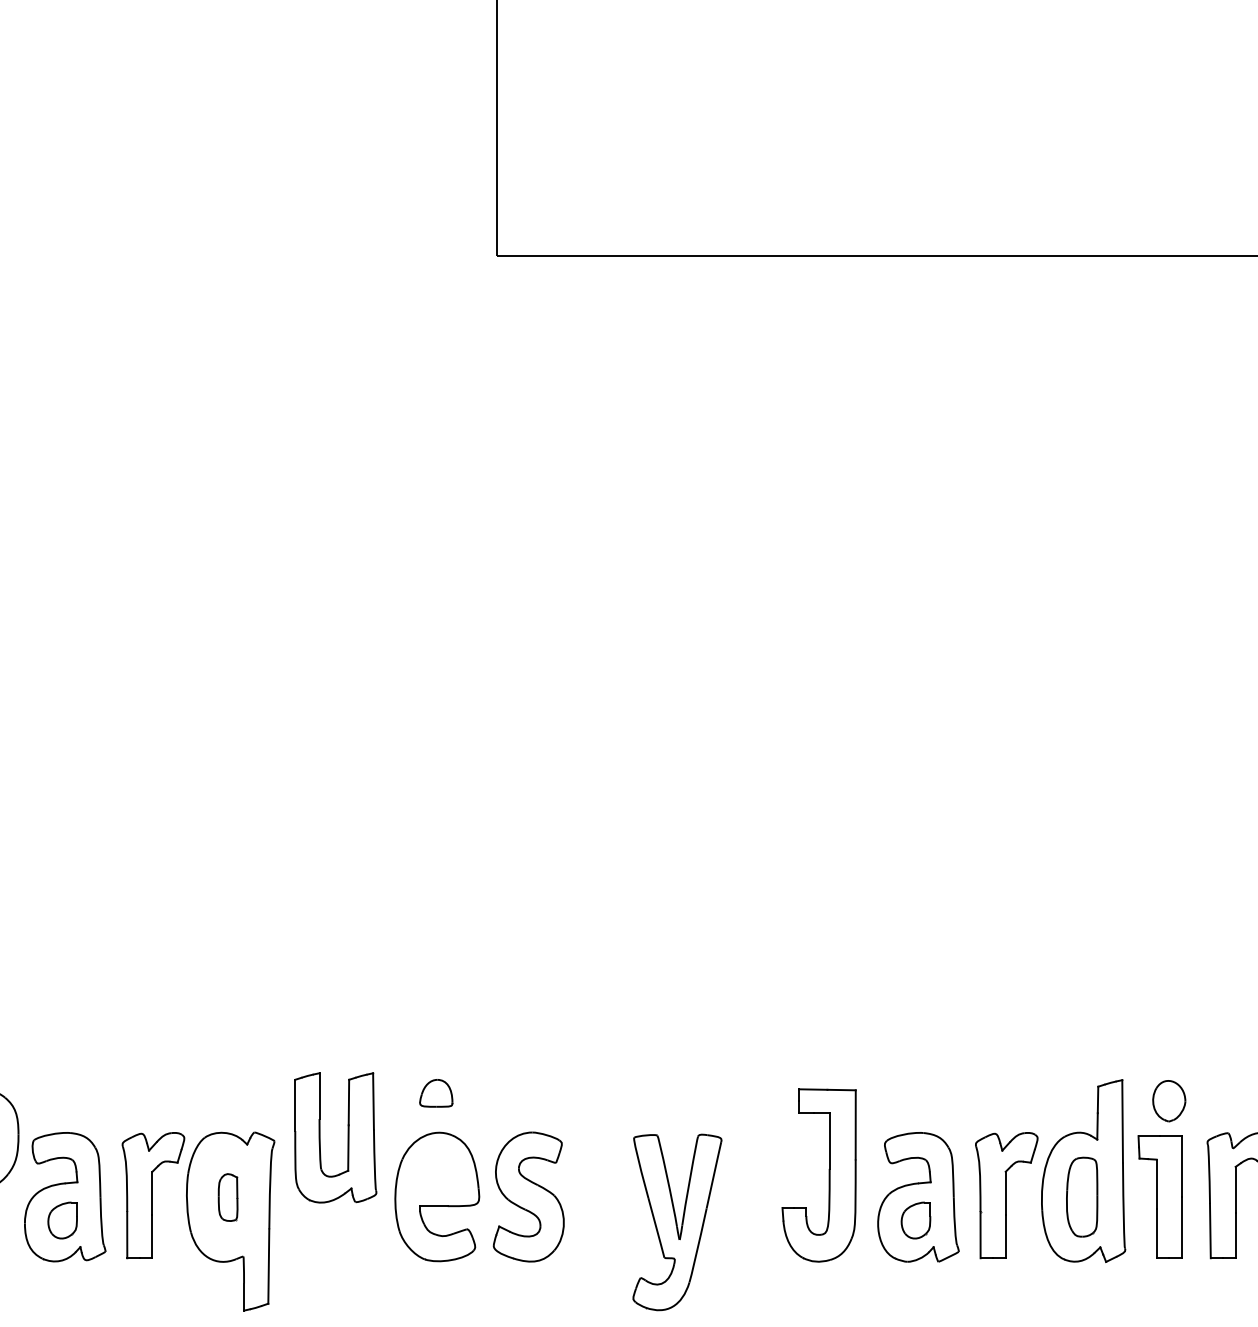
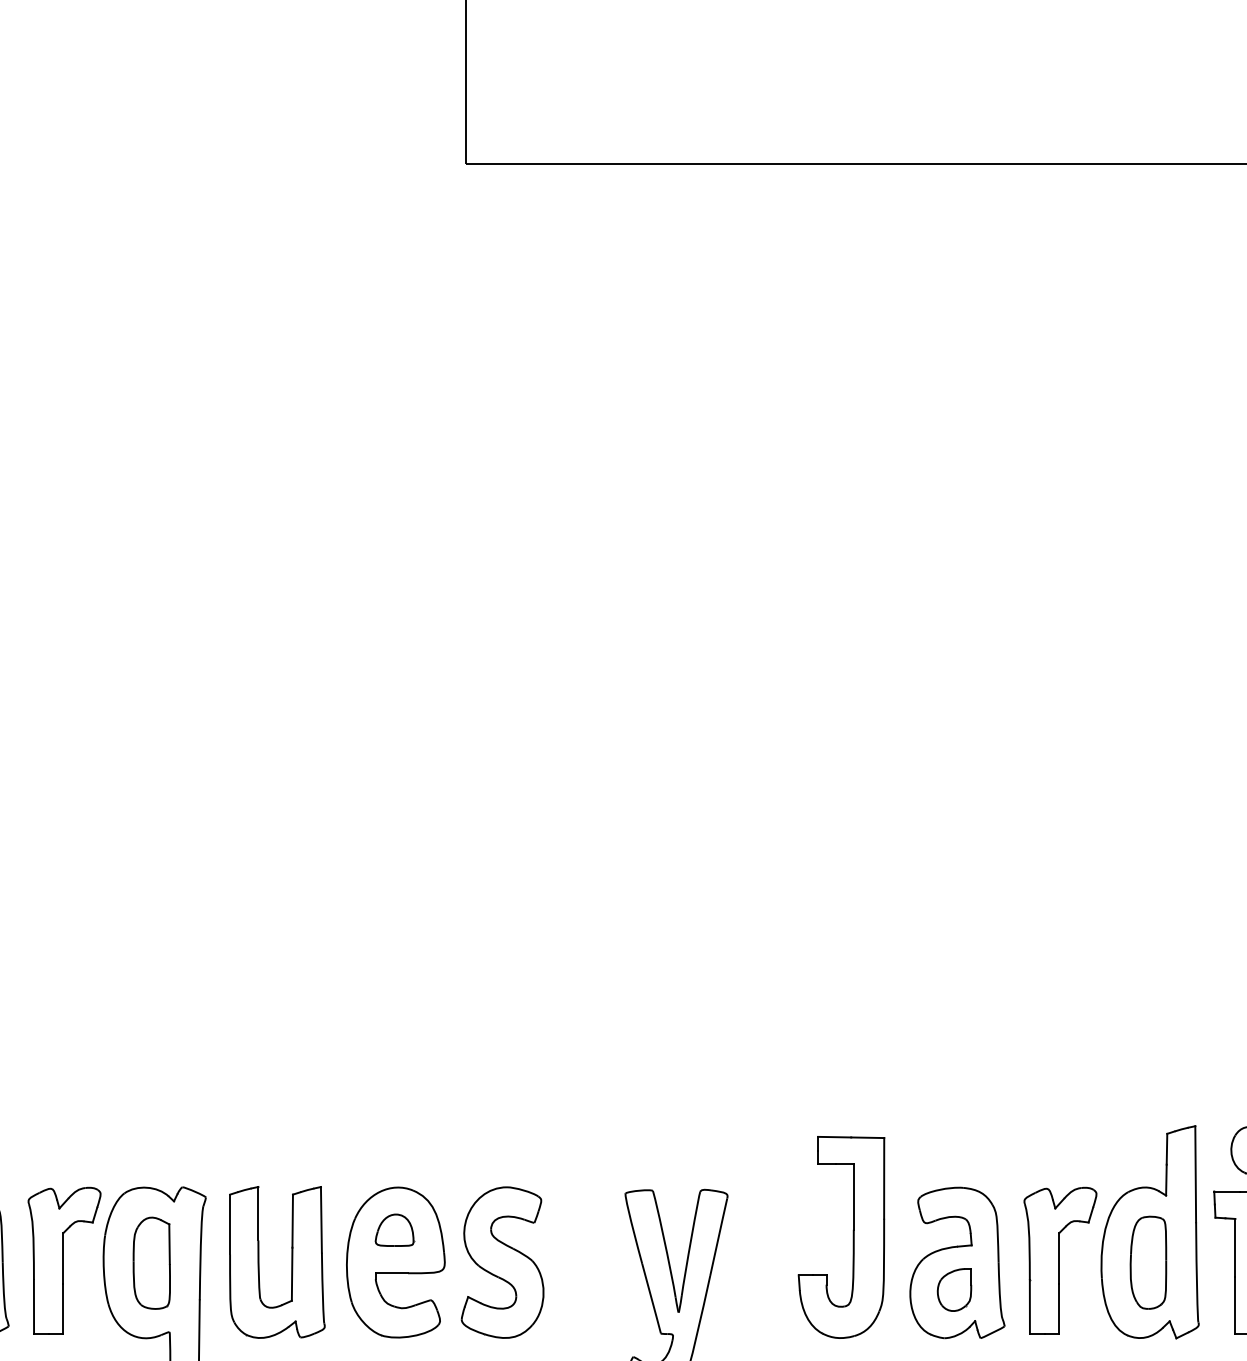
part: (436, 1093) -> (394, 1230), moved
part: (347, 1137) -> (291, 1261), moved
part: (227, 1197) -> (150, 1263), size x1.67

